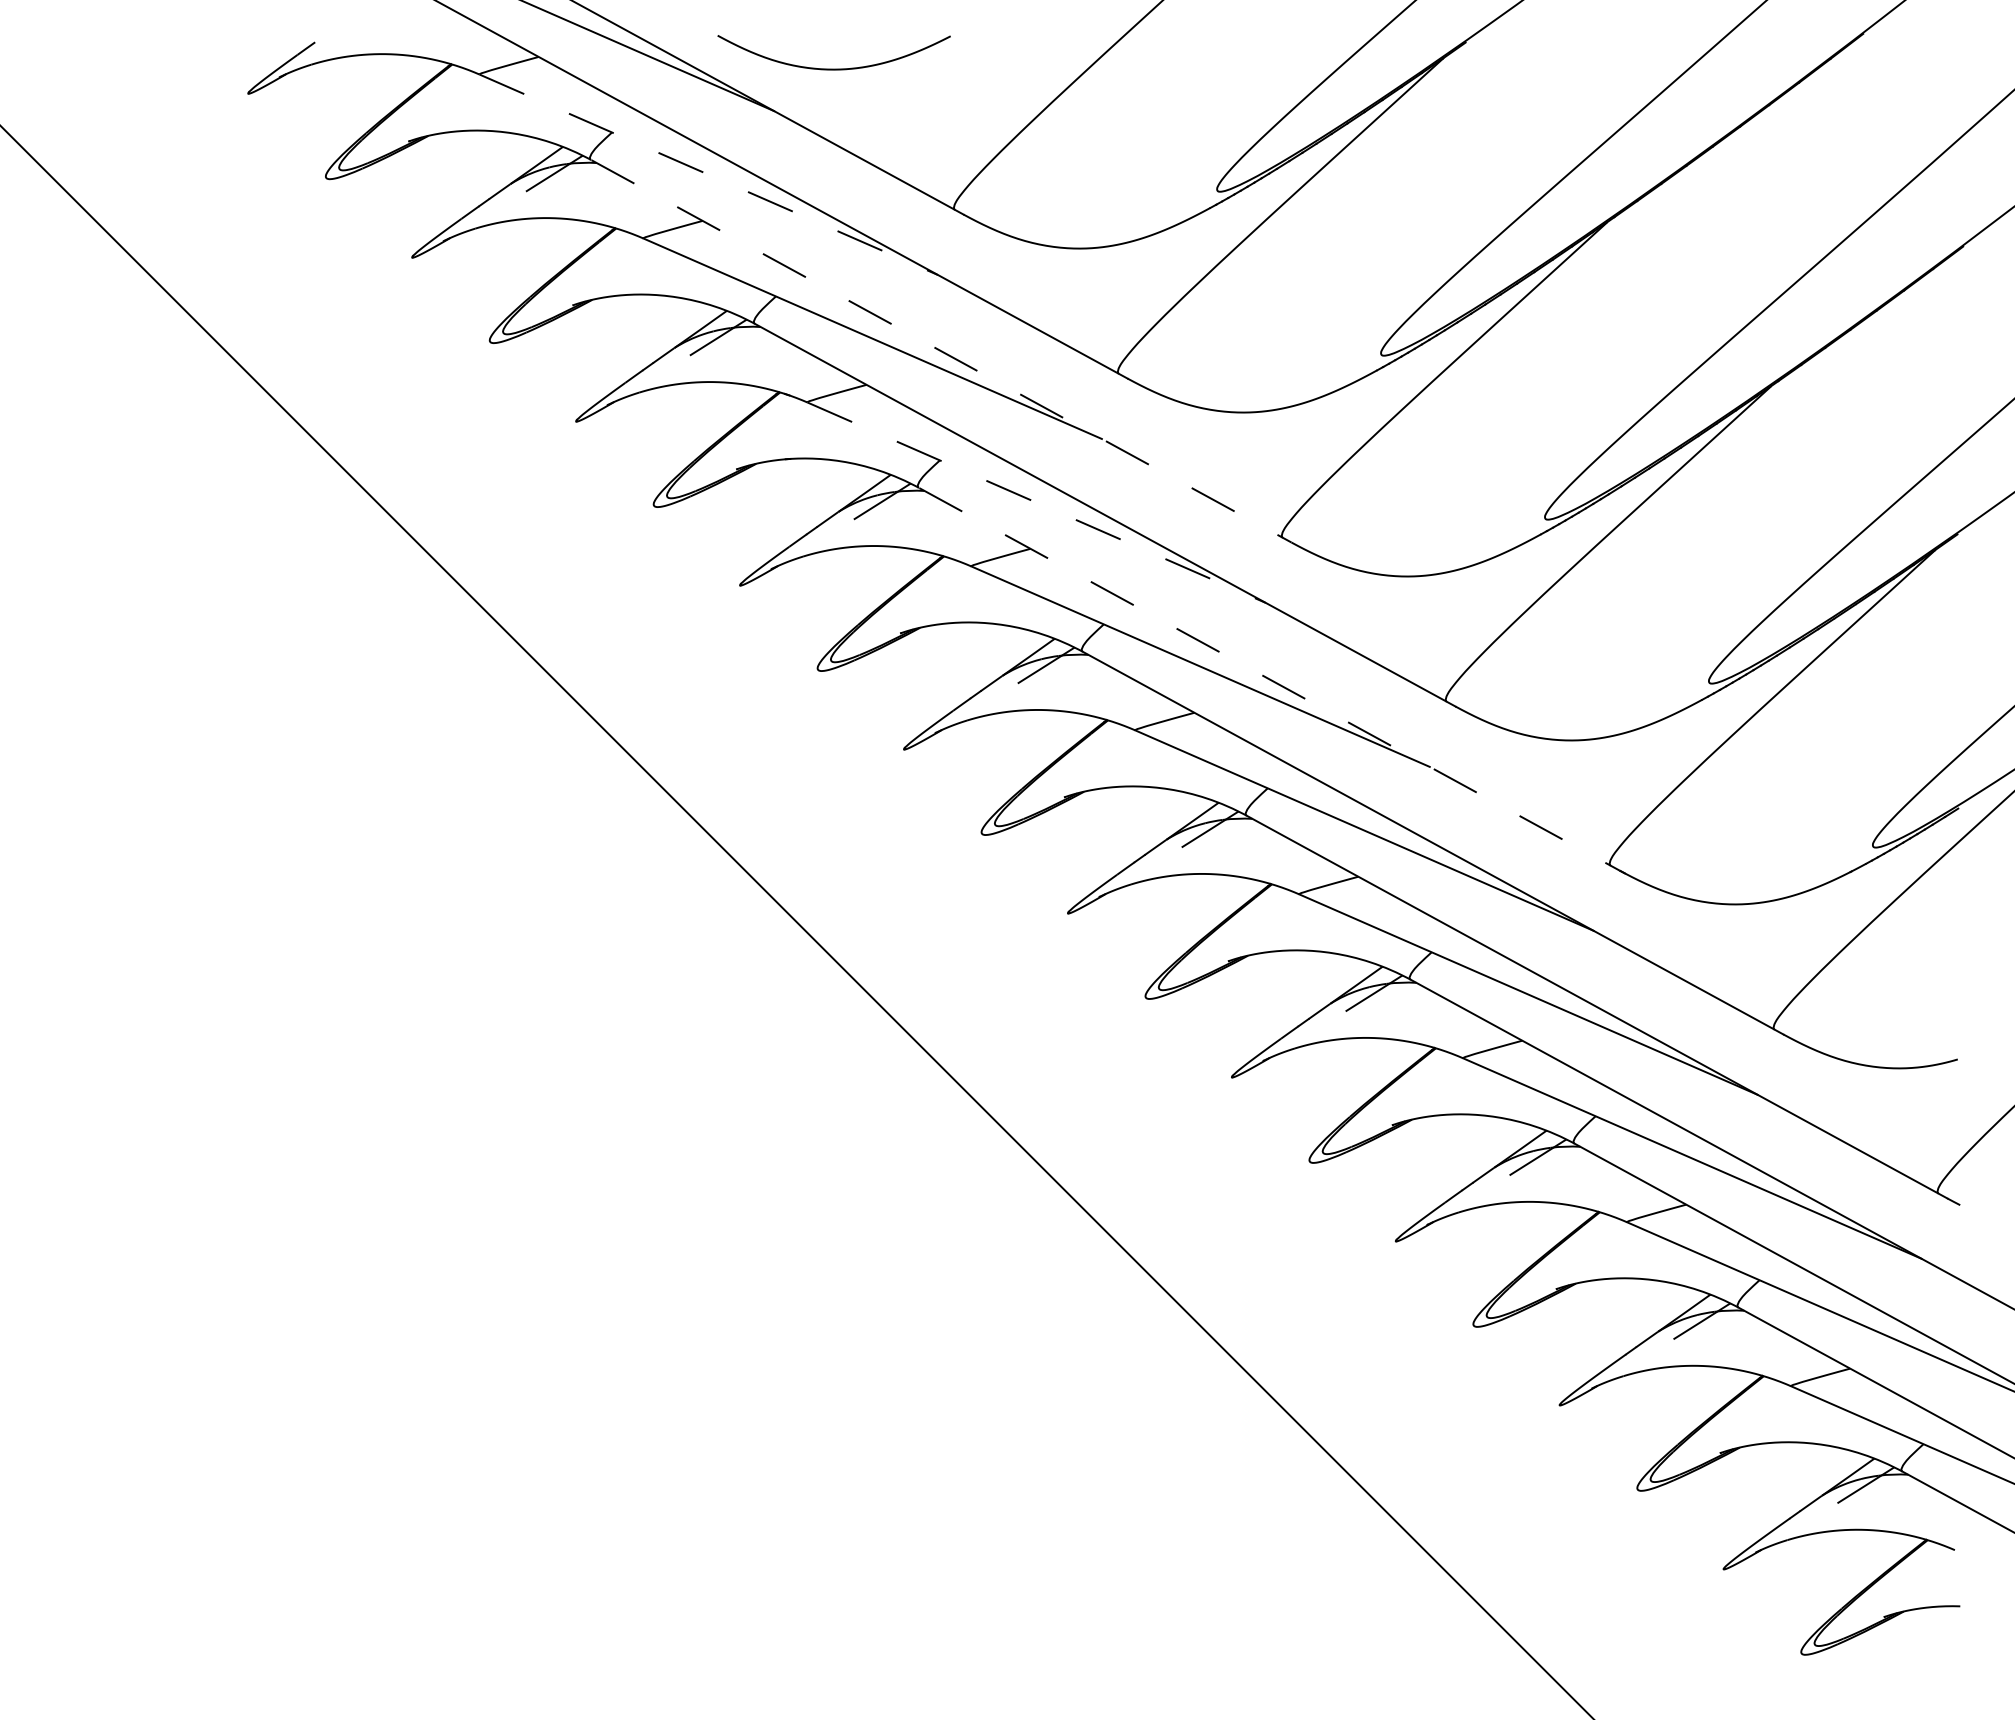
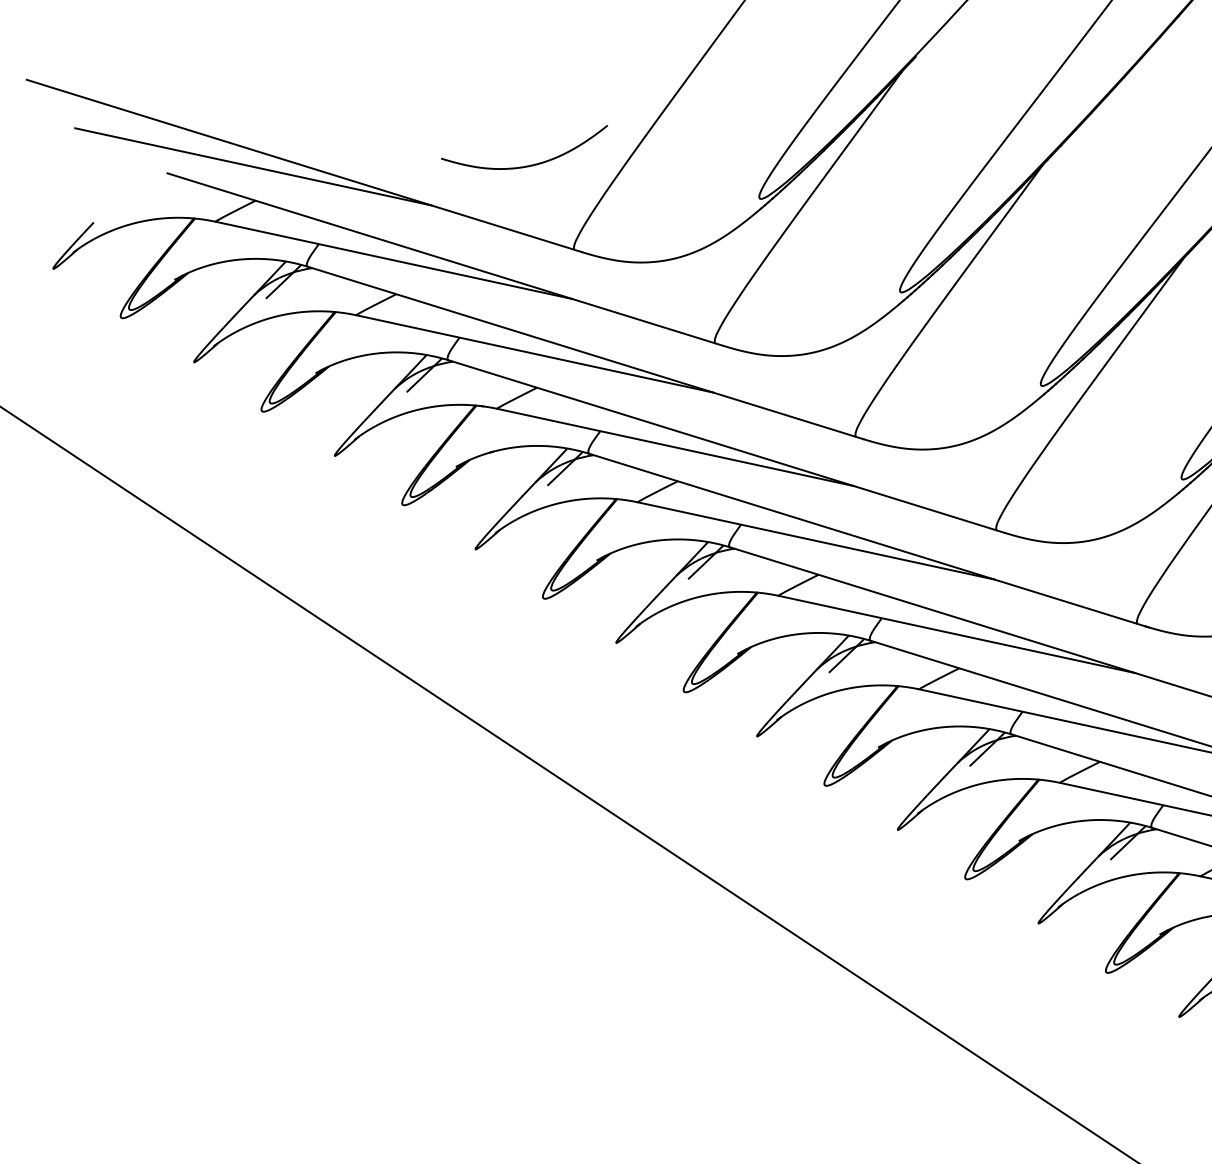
curve: (833, 68) -> (528, 165), moved
line: (709, 174) -> (394, 260), dashed -> solid
line: (941, 351) -> (585, 353), dashed -> solid
line: (1037, 502) -> (676, 447), dashed -> solid
line: (1269, 679) -> (867, 540), dashed -> solid

